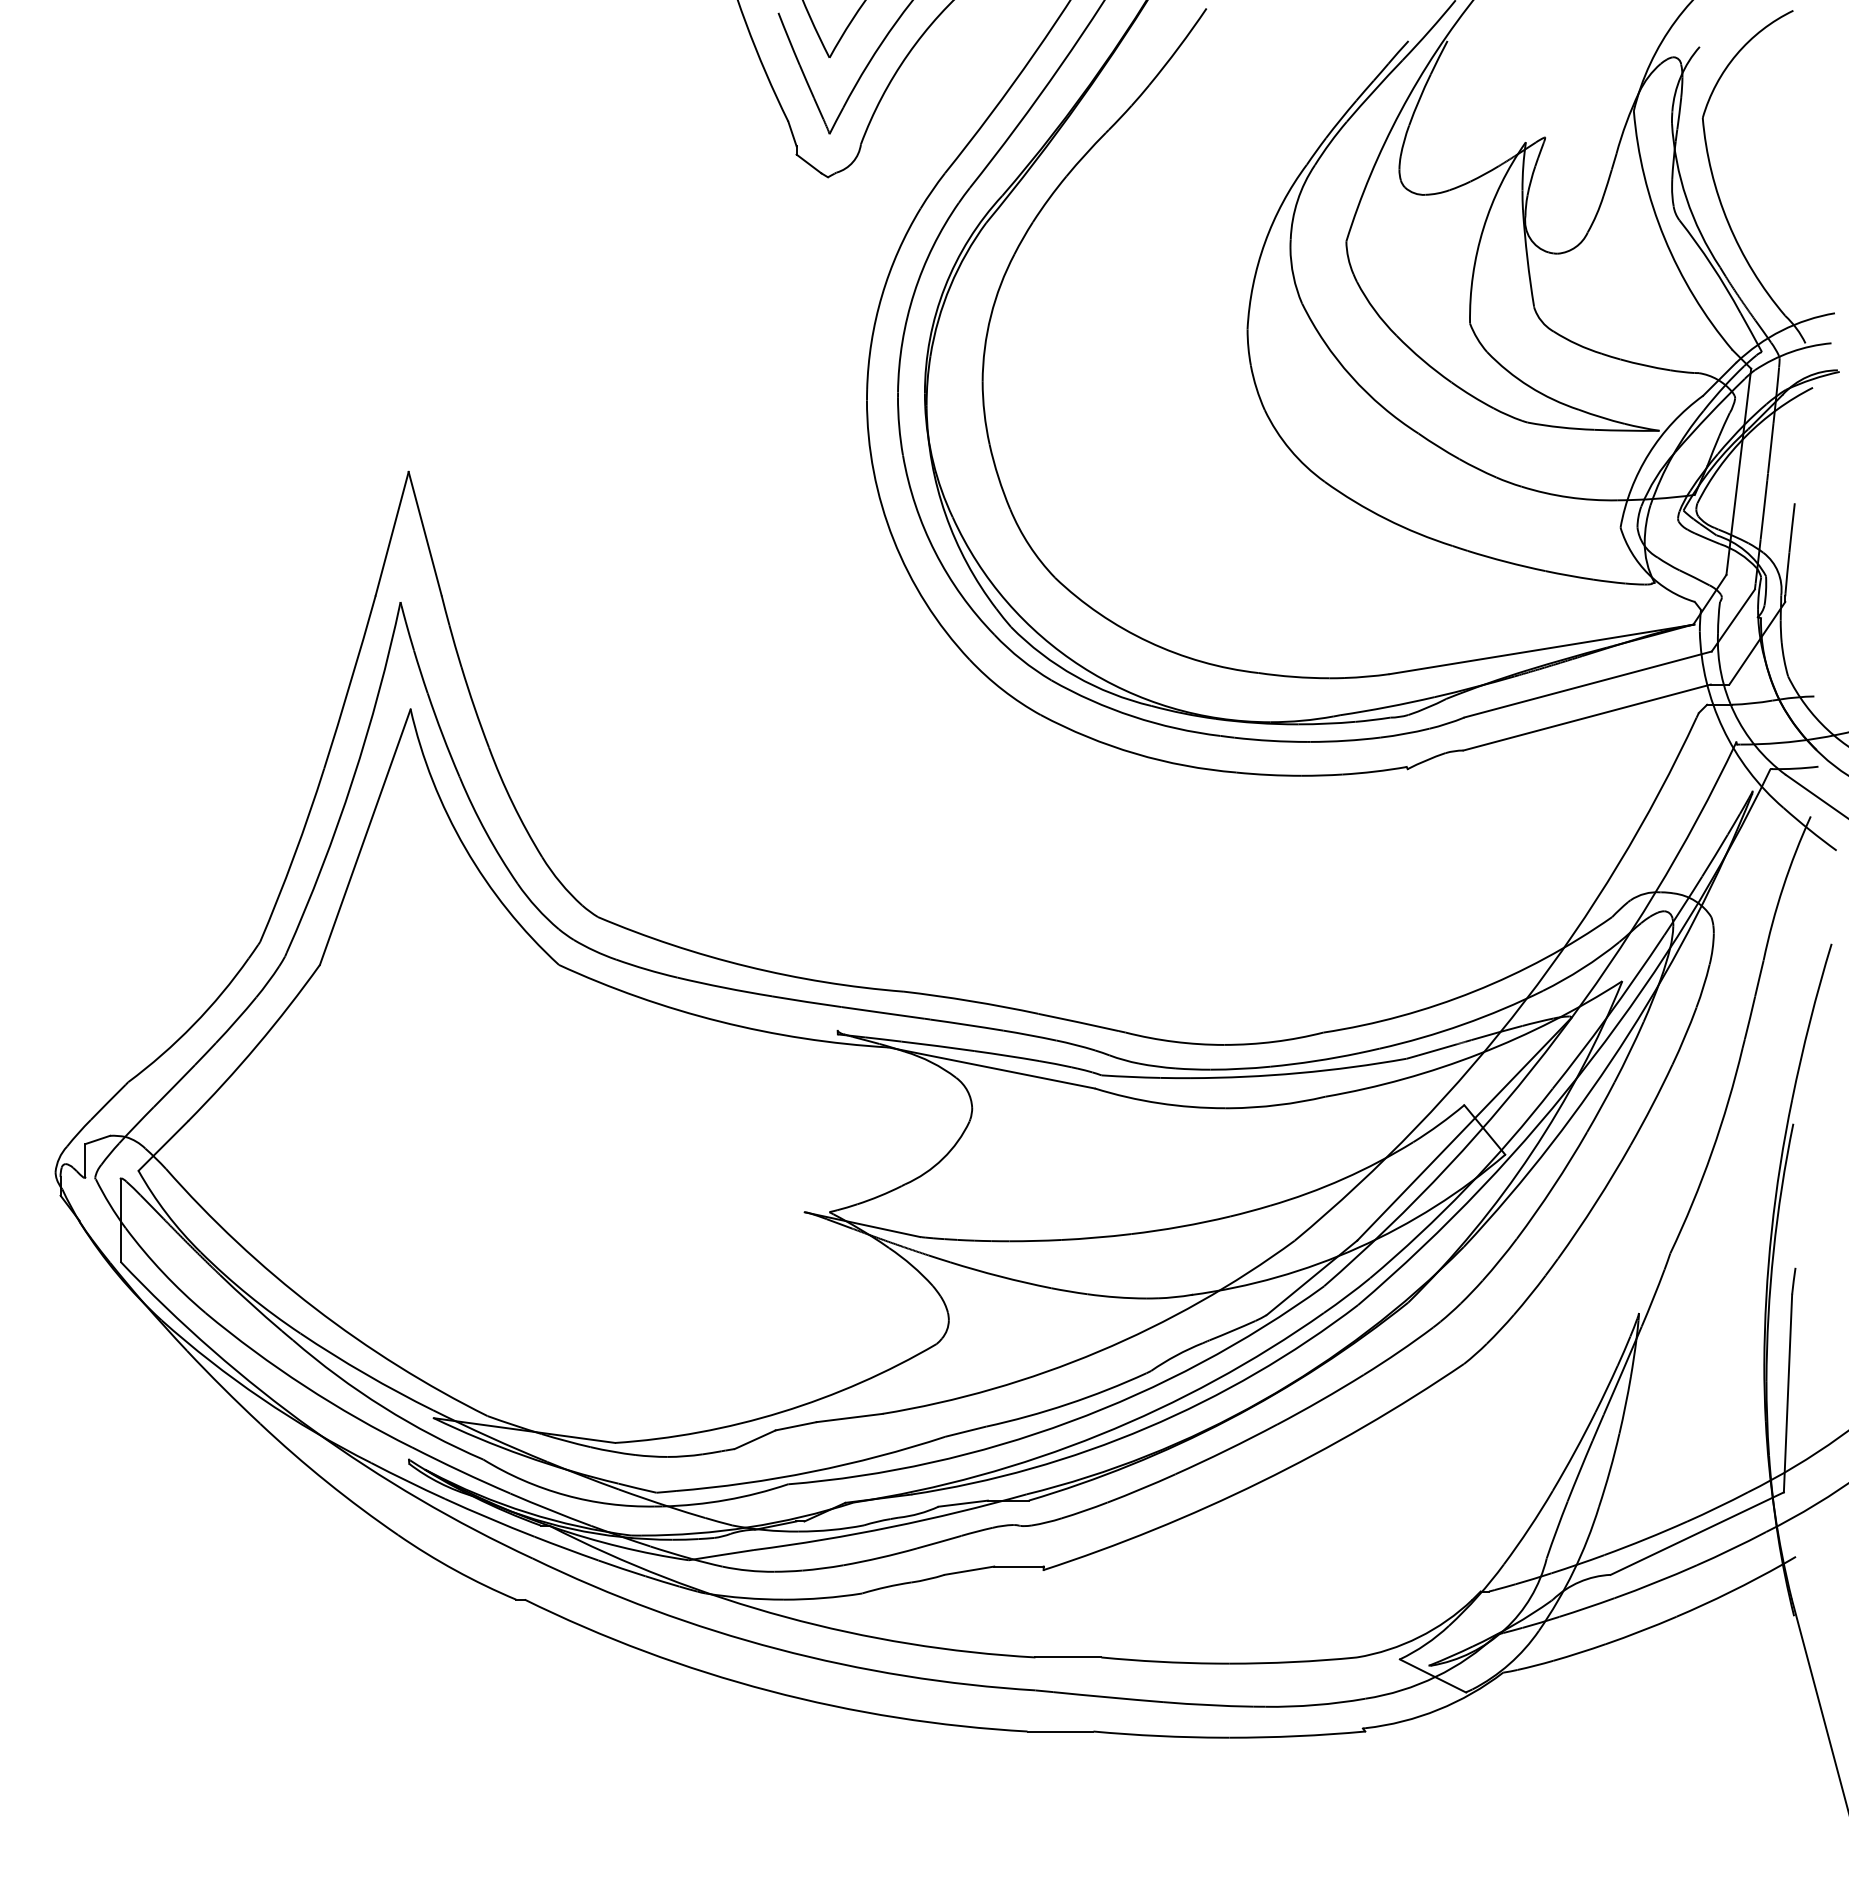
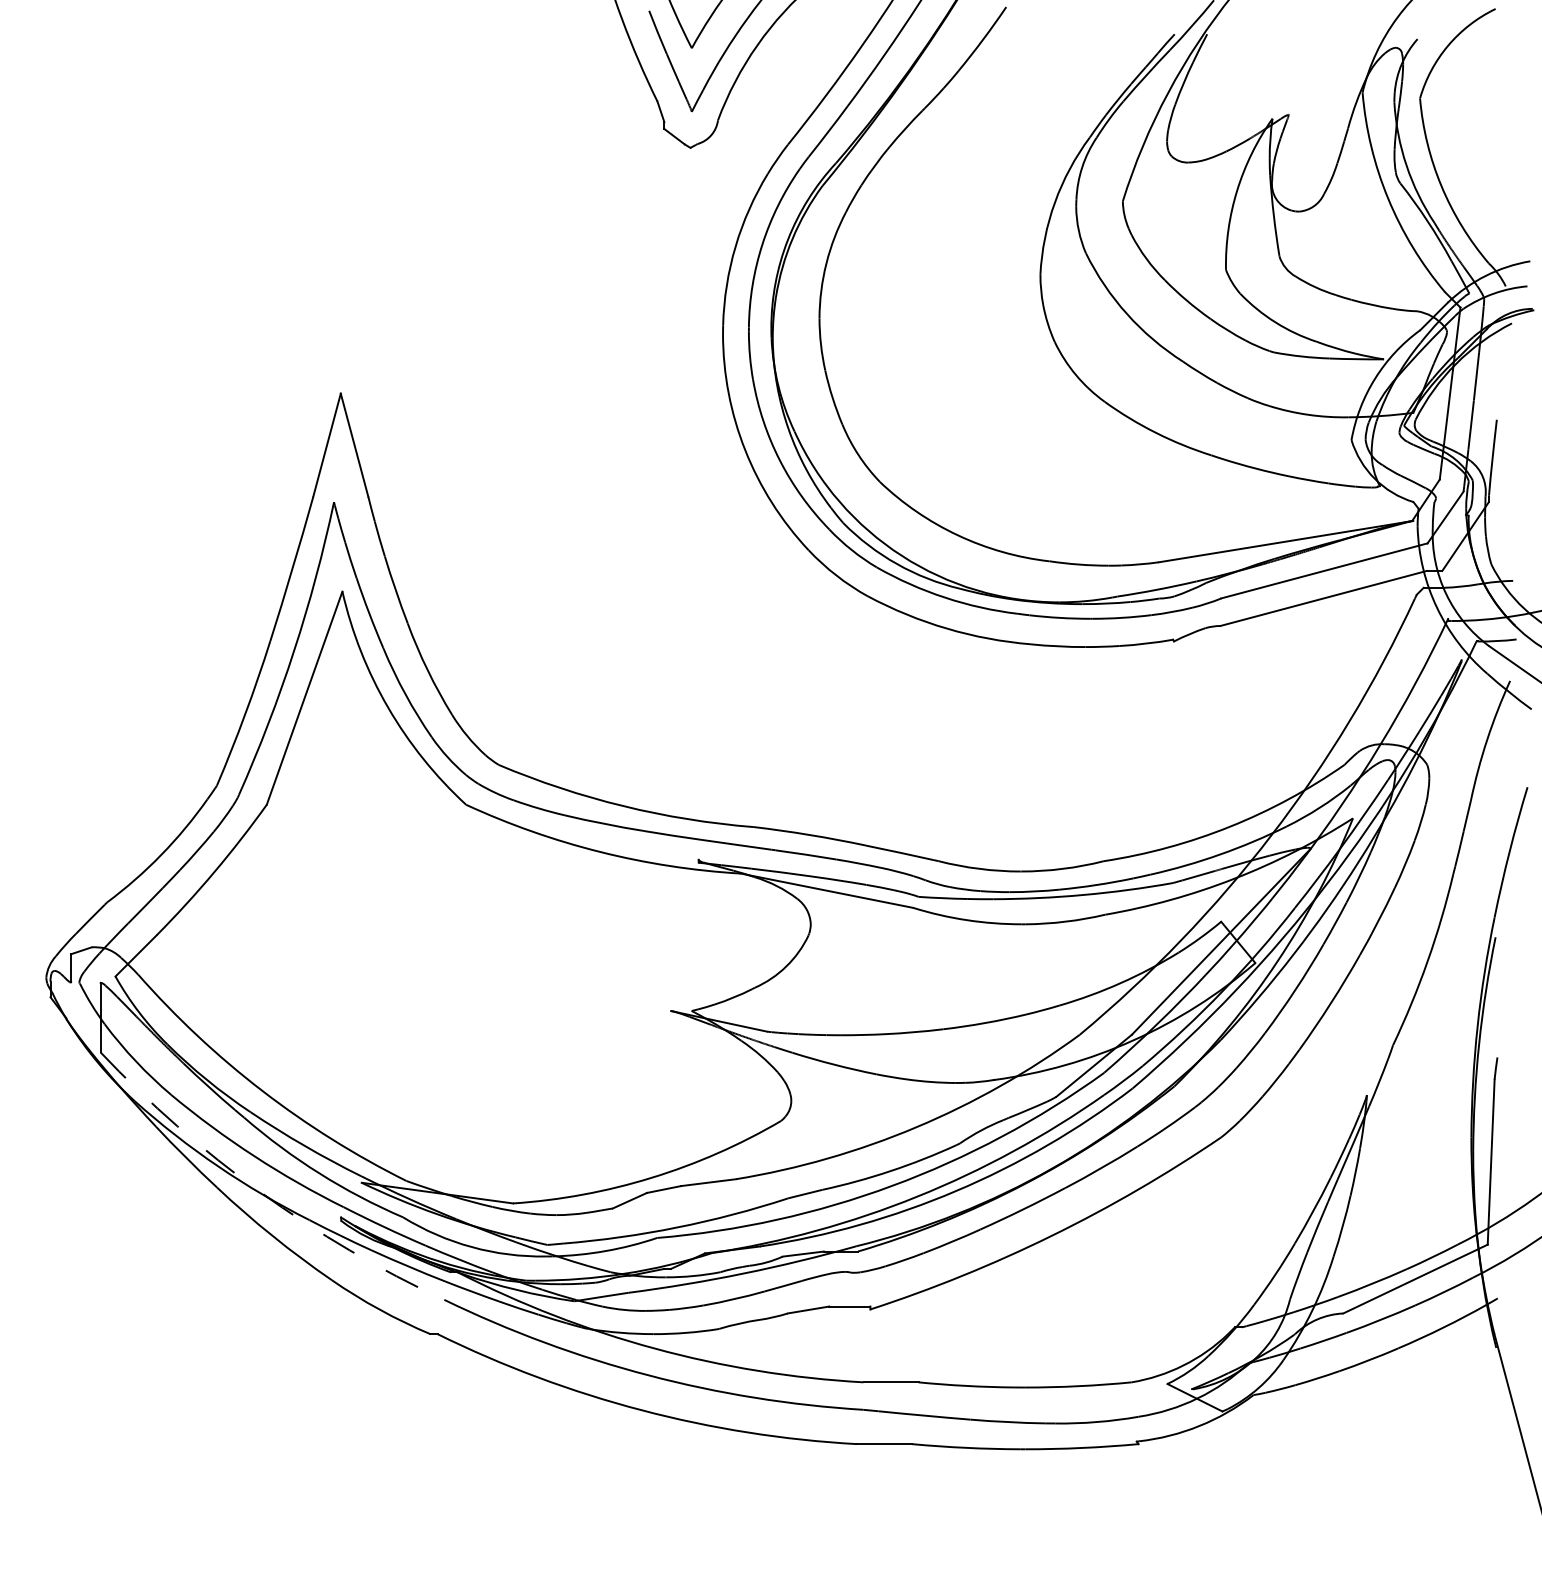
arc: (312, 1429) -> (260, 1192), solid -> dashed

